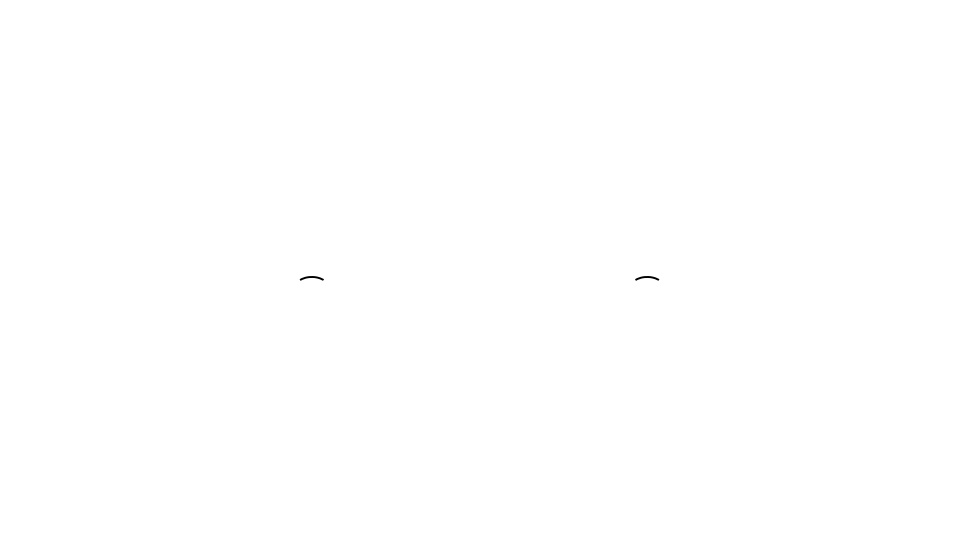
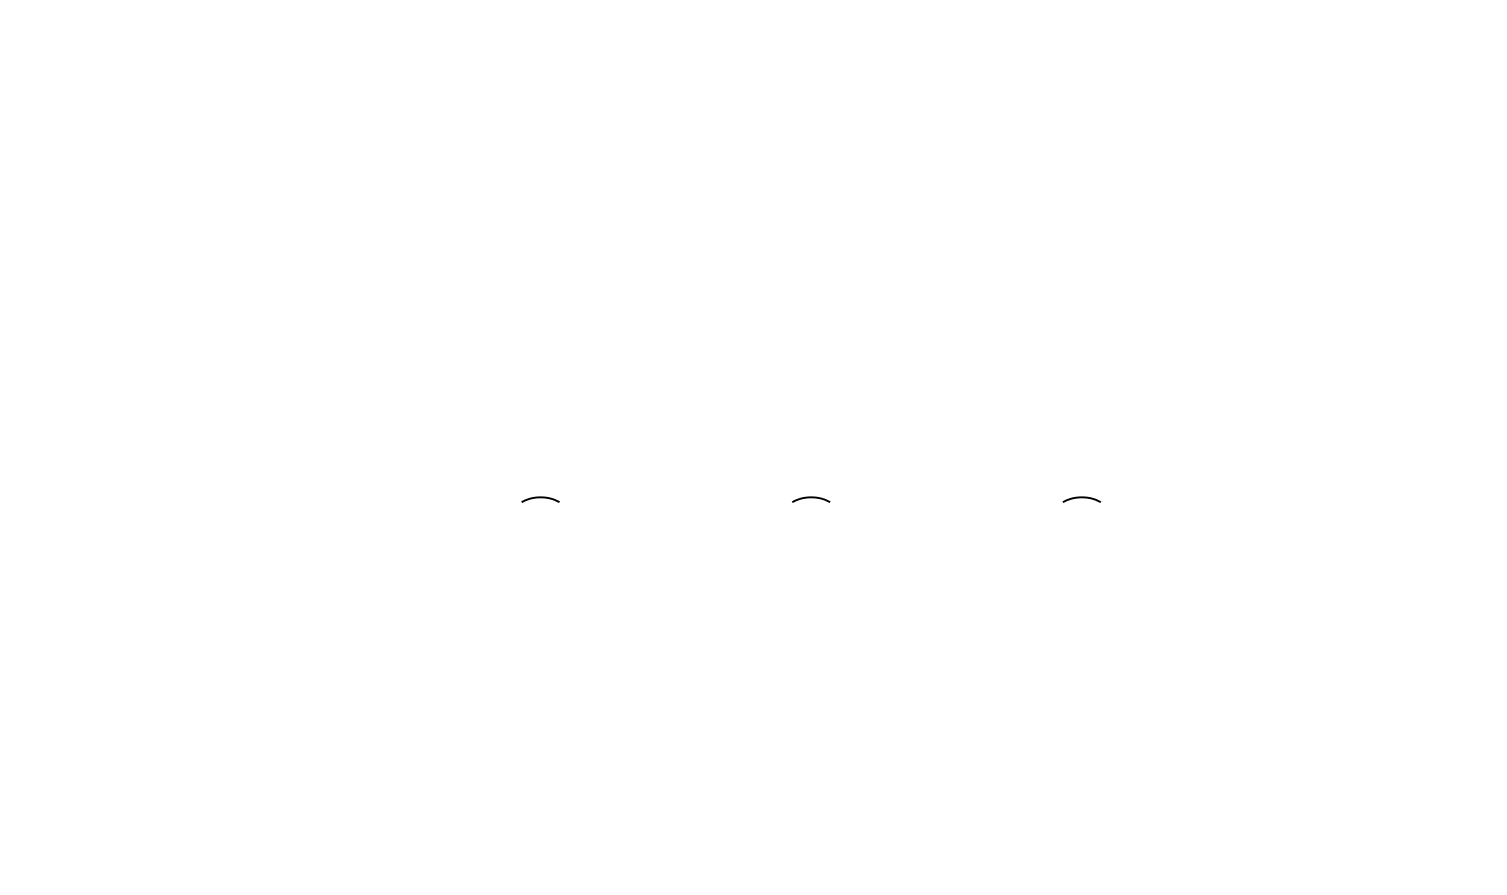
curve: (479, 277) -> (811, 498), added

